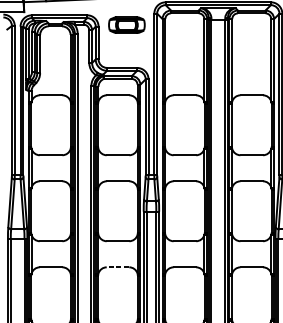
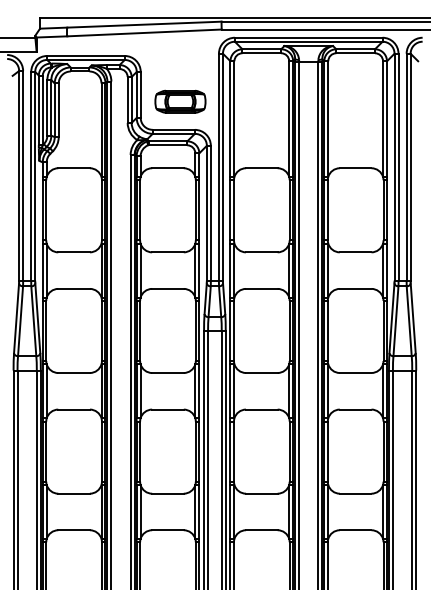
part: (126, 24) -> (180, 101), moved
line: (117, 267) -> (167, 409), dashed -> solid

